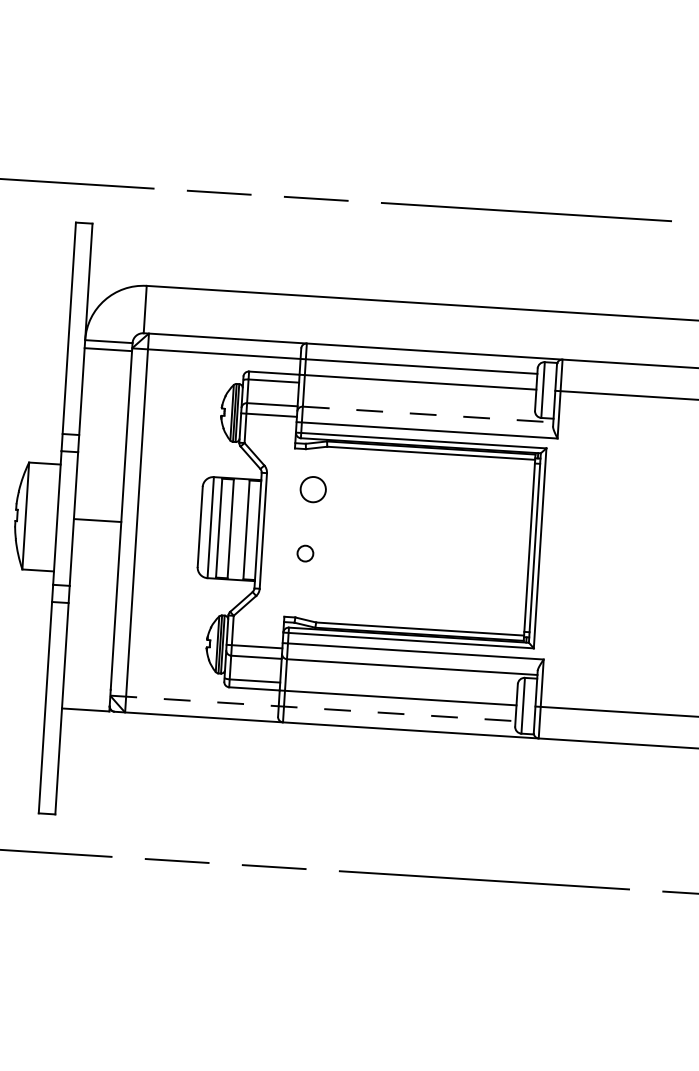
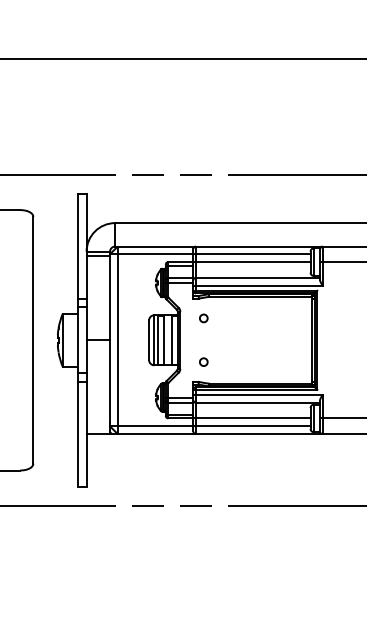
line: (427, 413) -> (257, 277), dashed -> solid
circle: (312, 489) -> (203, 318), size x0.62
circle: (304, 552) -> (203, 361), moved
line: (313, 708) -> (210, 426), dashed -> solid

